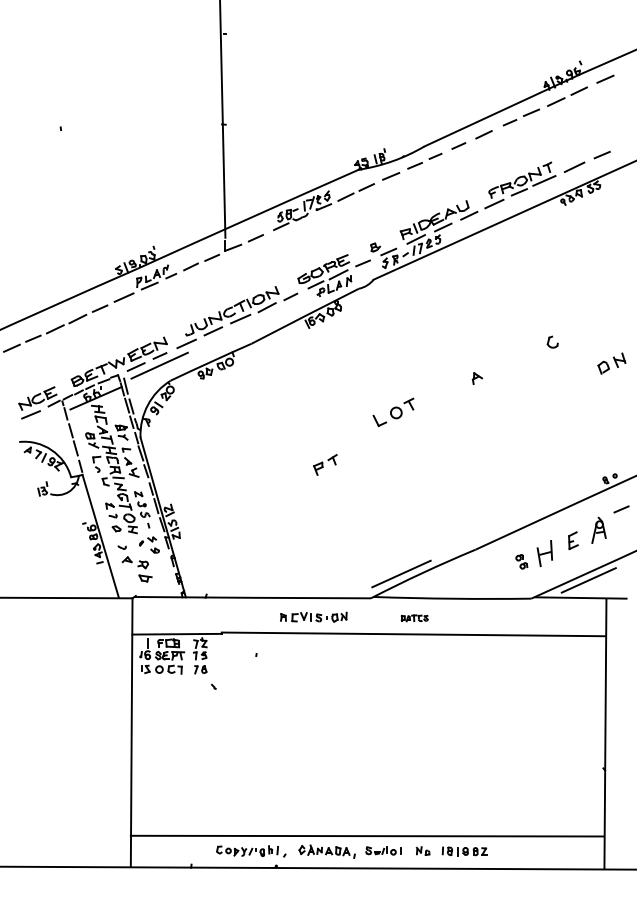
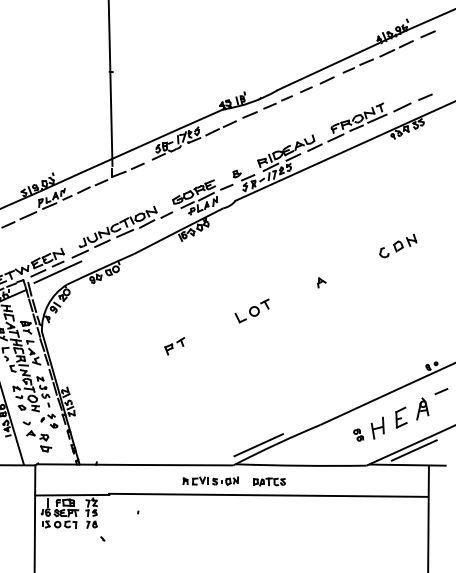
part: (611, 363) -> (404, 242), moved
part: (325, 464) -> (174, 345), moved
part: (573, 540) -> (401, 417), size x1.43
part: (313, 616) -> (210, 480), moved
part: (414, 618) -> (269, 482), size x1.43

